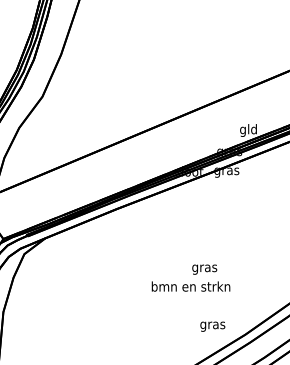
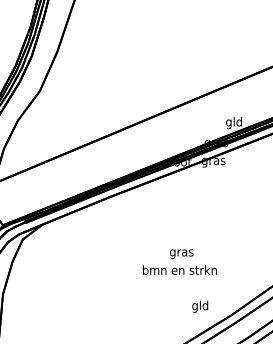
text: (204, 268) -> (181, 253), moved
text: (212, 325) -> (200, 306), gras -> gld

